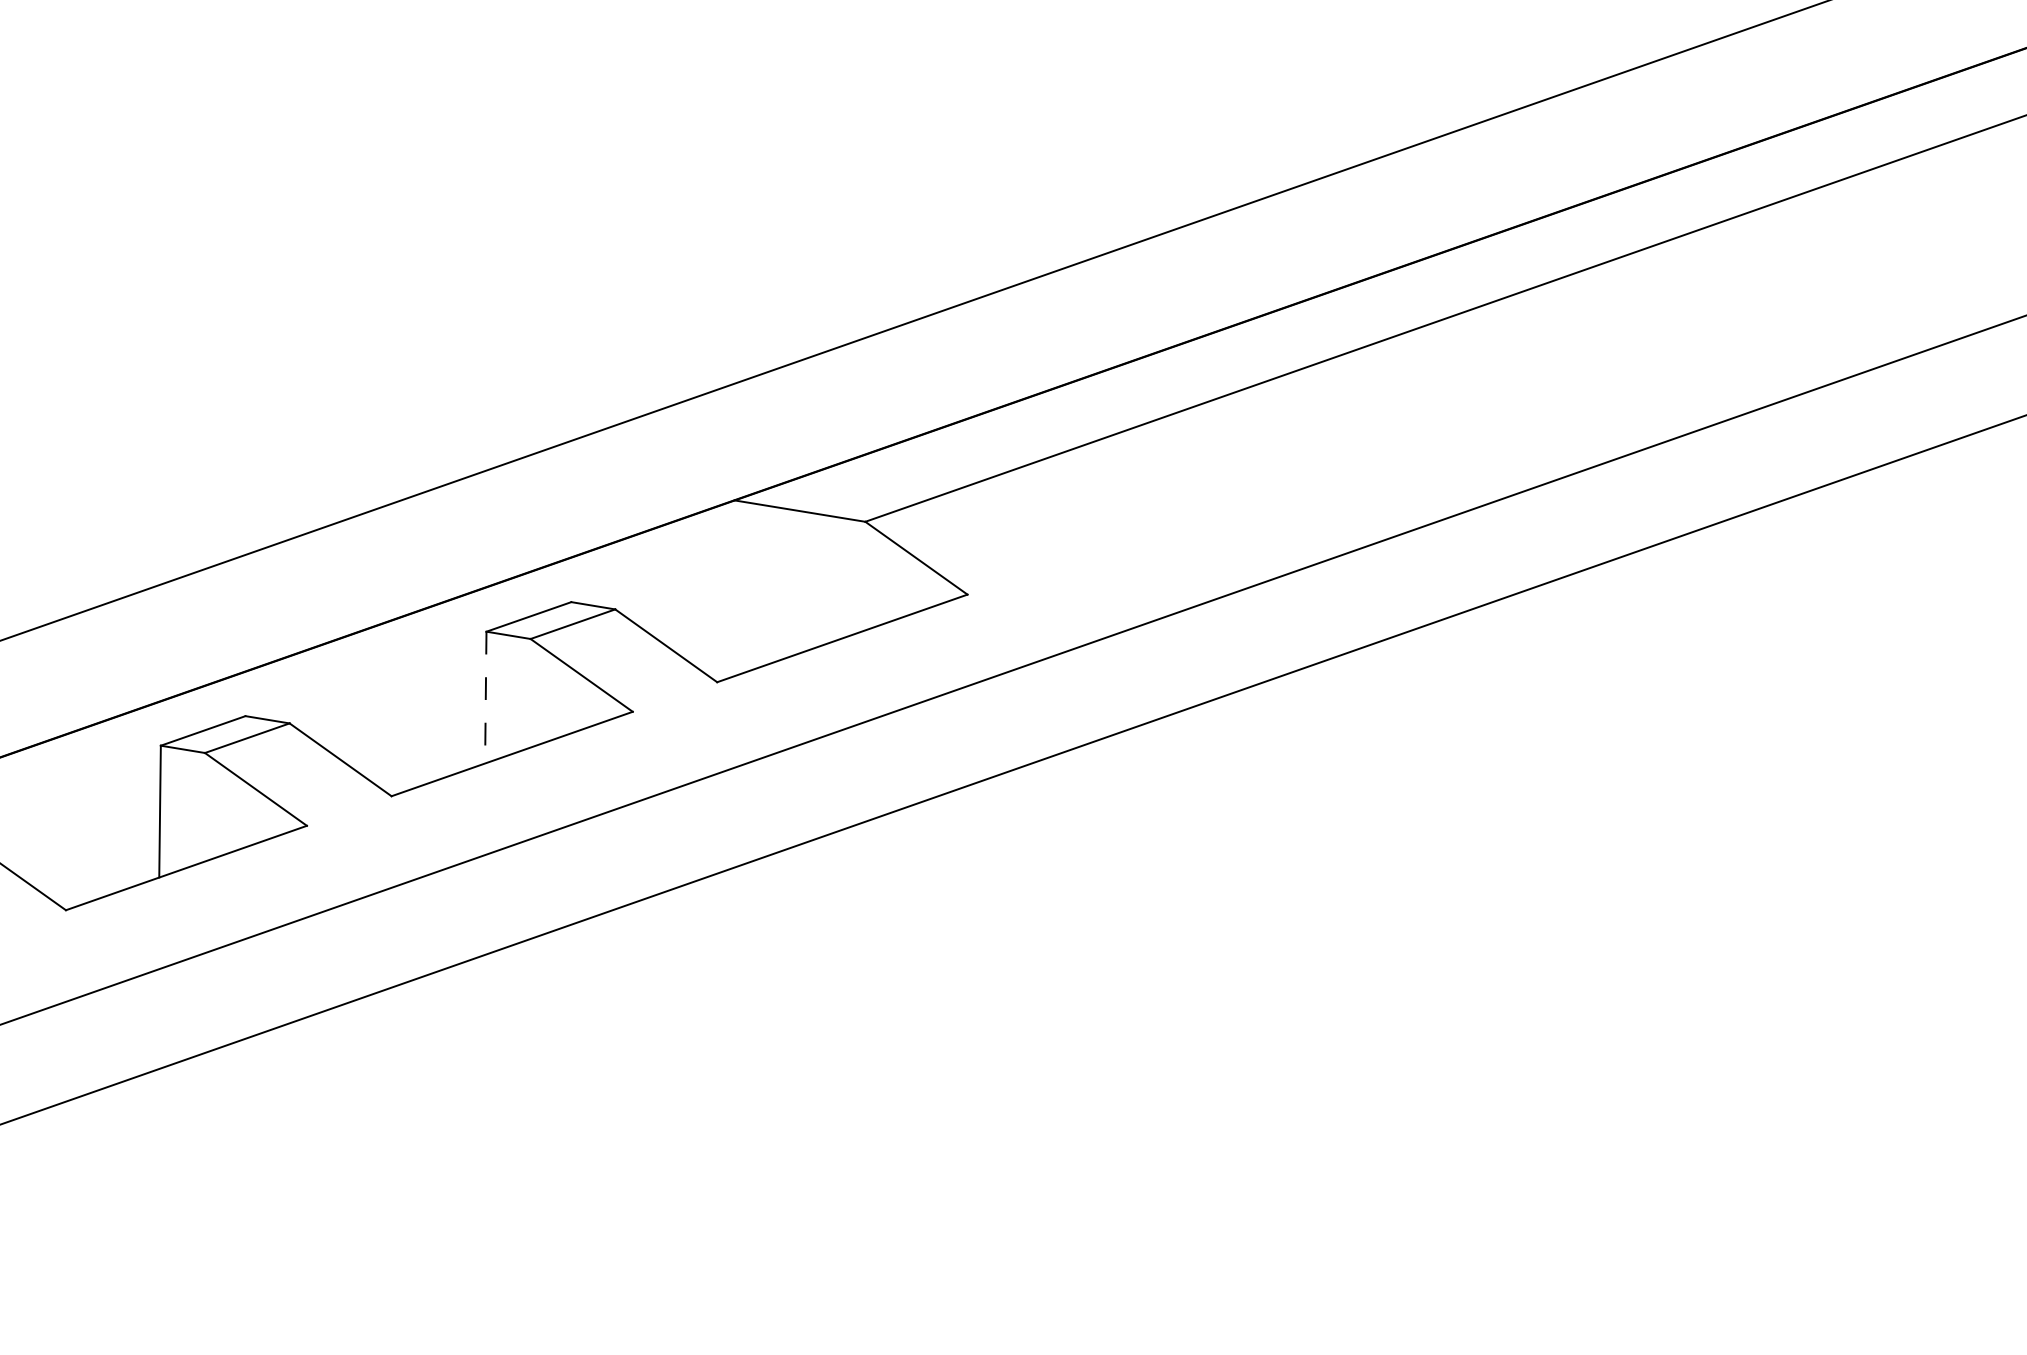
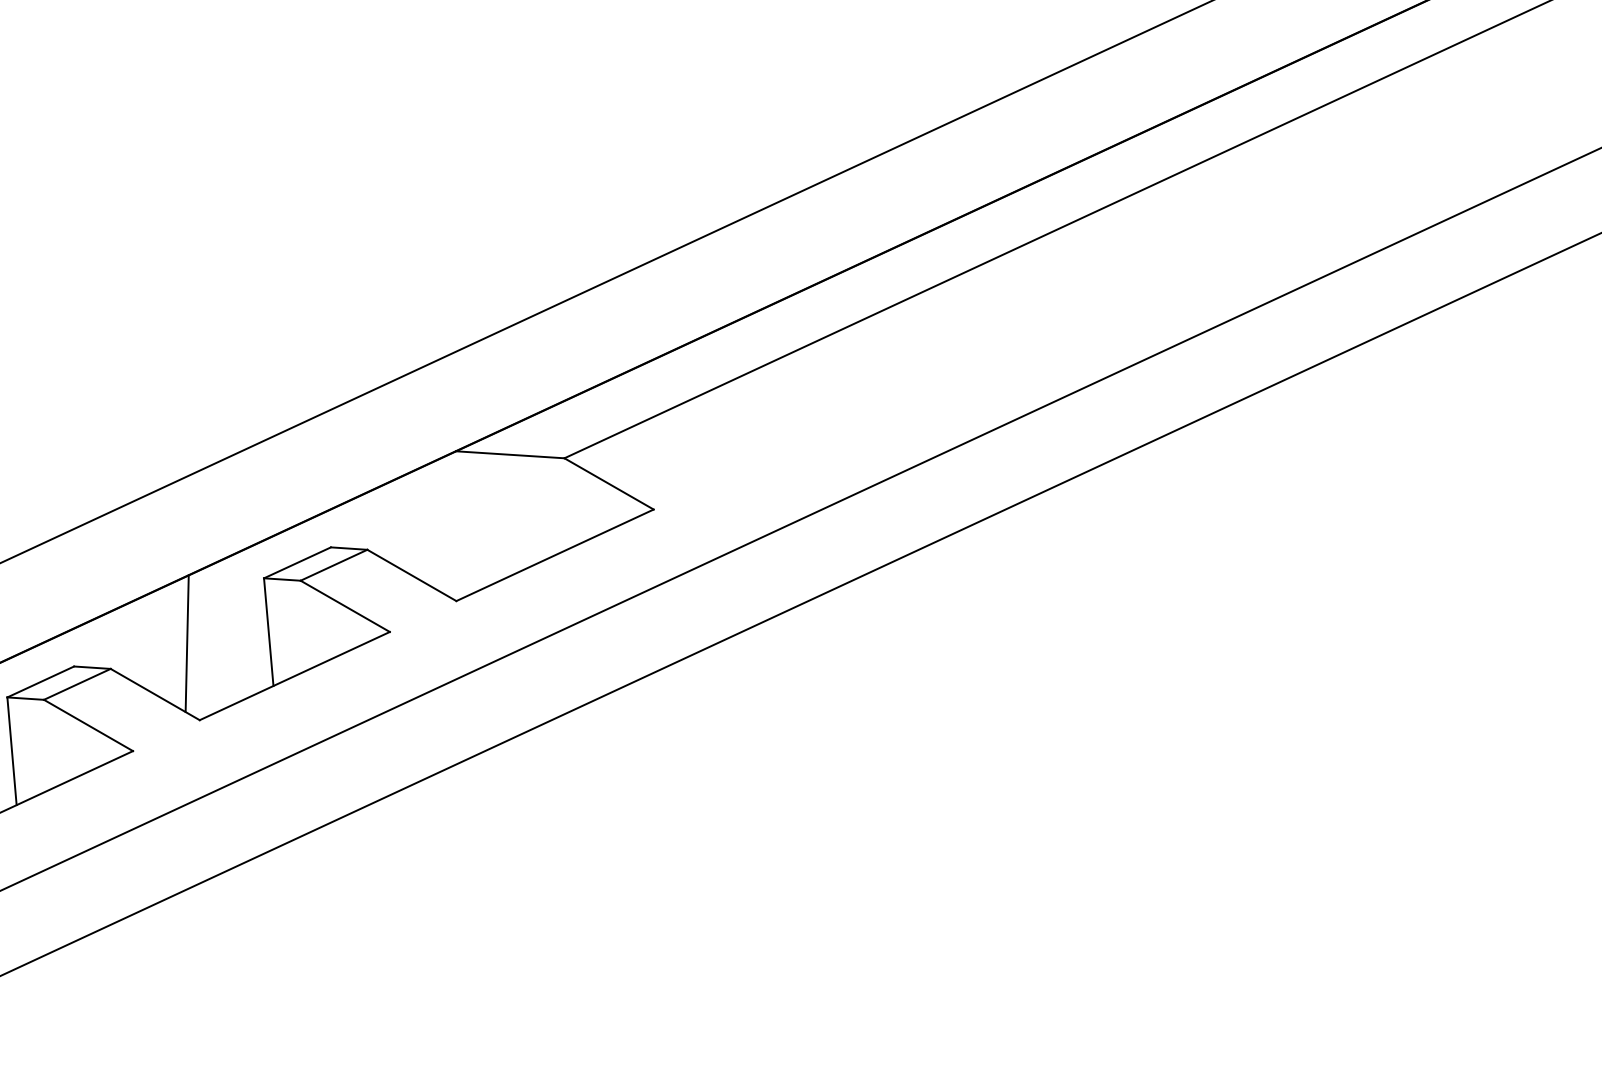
line: (485, 697) -> (268, 632), dashed -> solid
line: (385, 701) -> (187, 643), added

